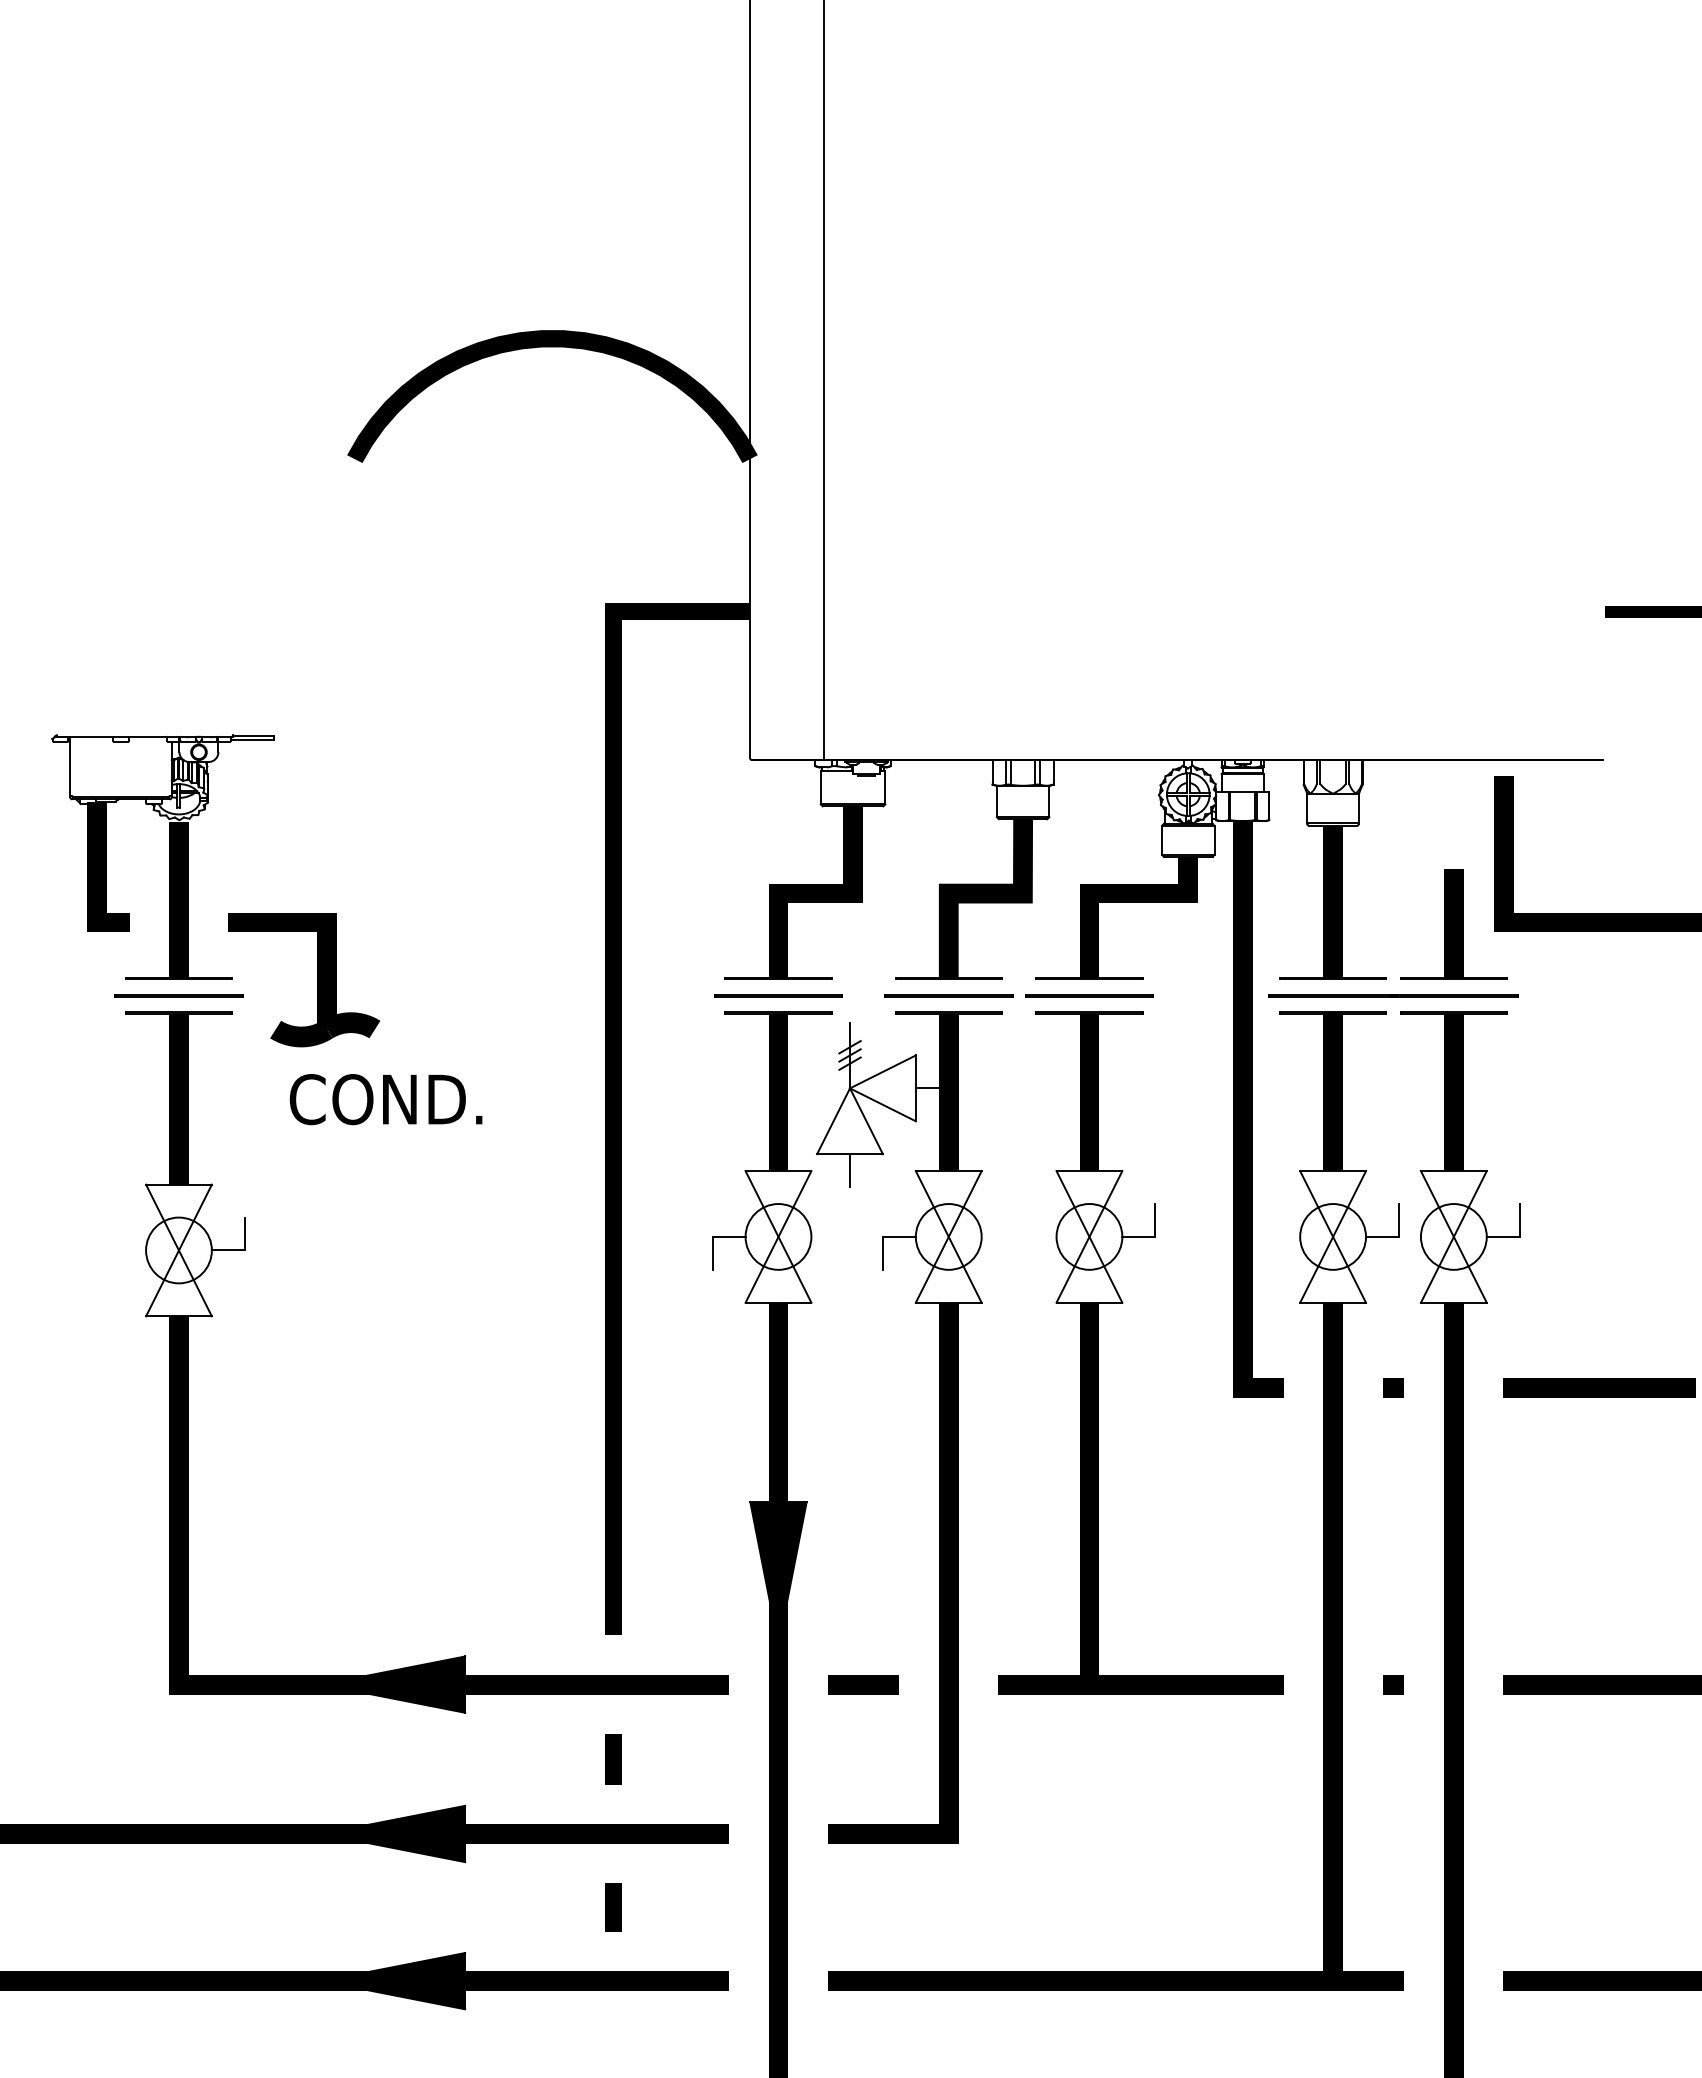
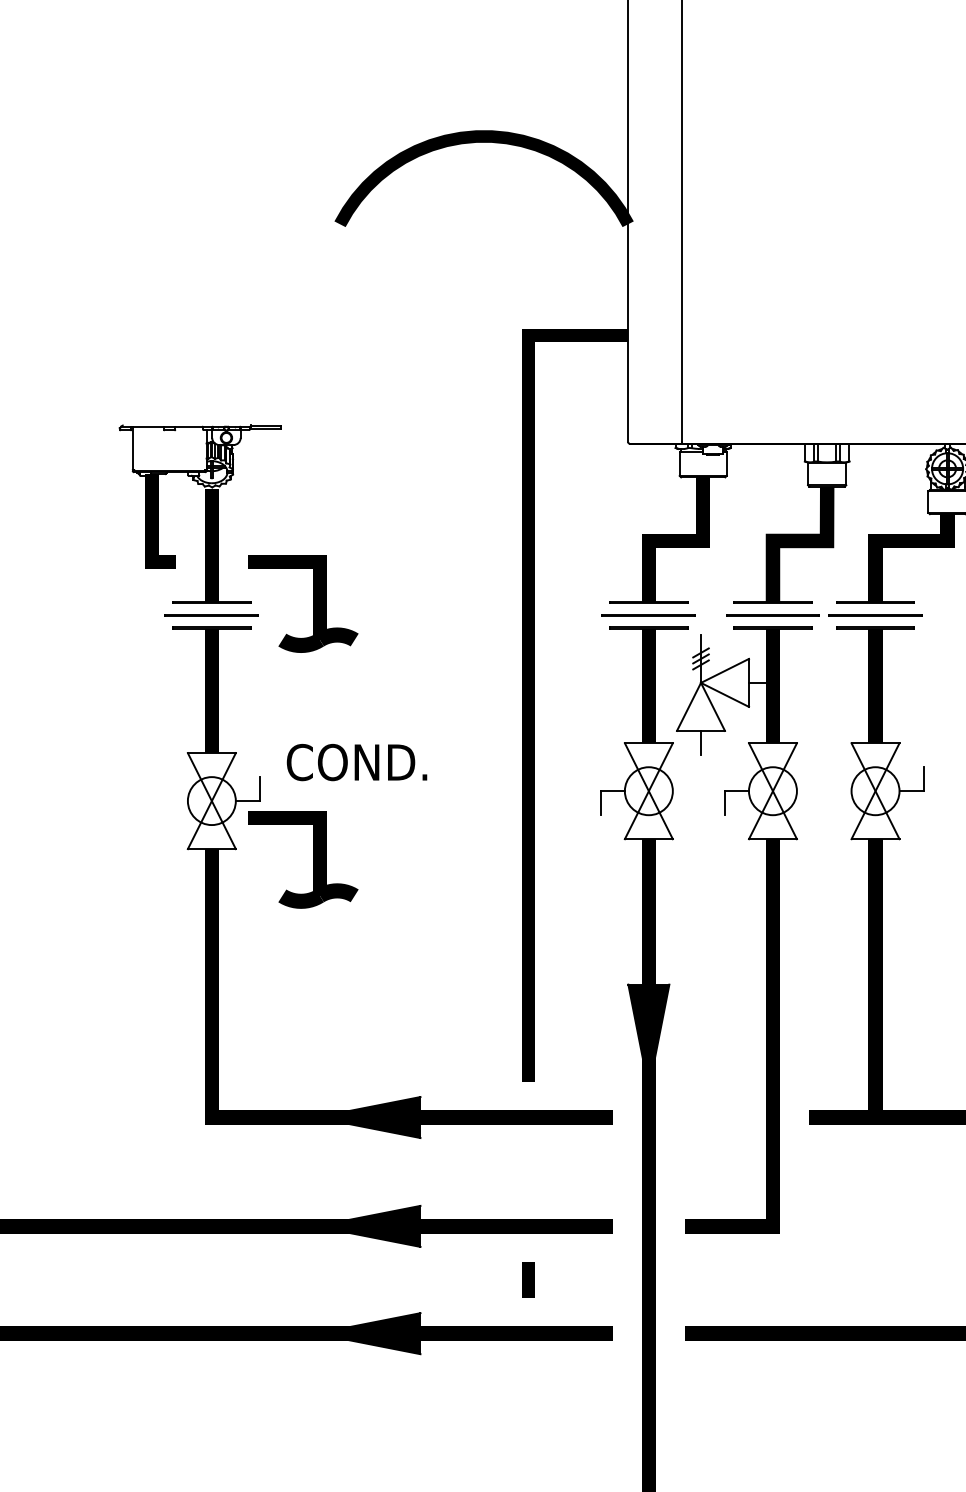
text: (385, 1099) -> (356, 762), moved
part: (317, 1331) -> (312, 860), added
line: (863, 1684) -> (710, 1117), removed
line: (613, 1759) -> (528, 1172), removed

